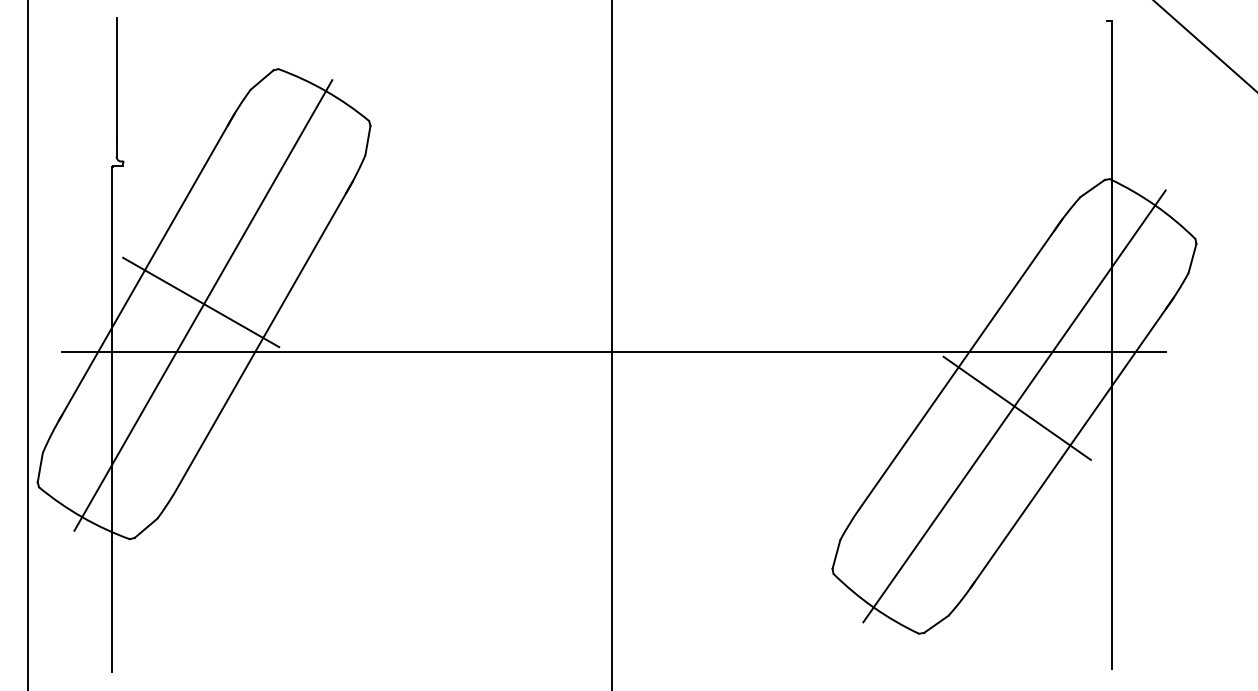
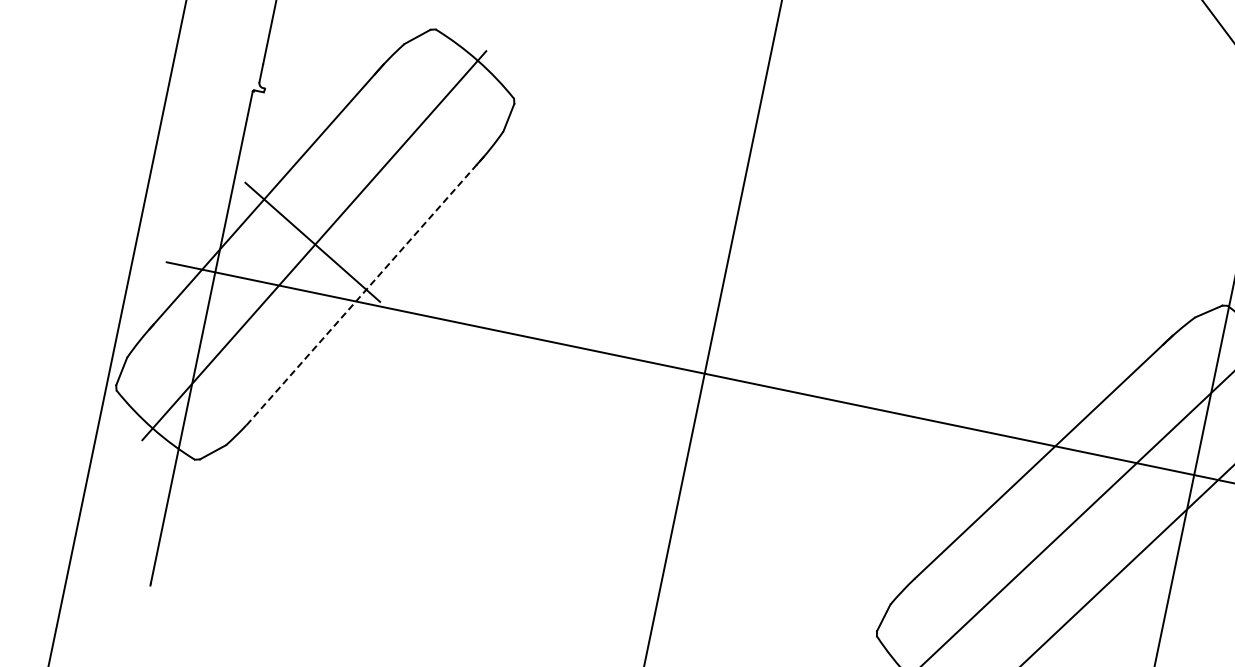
line: (263, 338) -> (366, 290), solid -> dashed
line: (1016, 407) -> (1089, 510), removed

